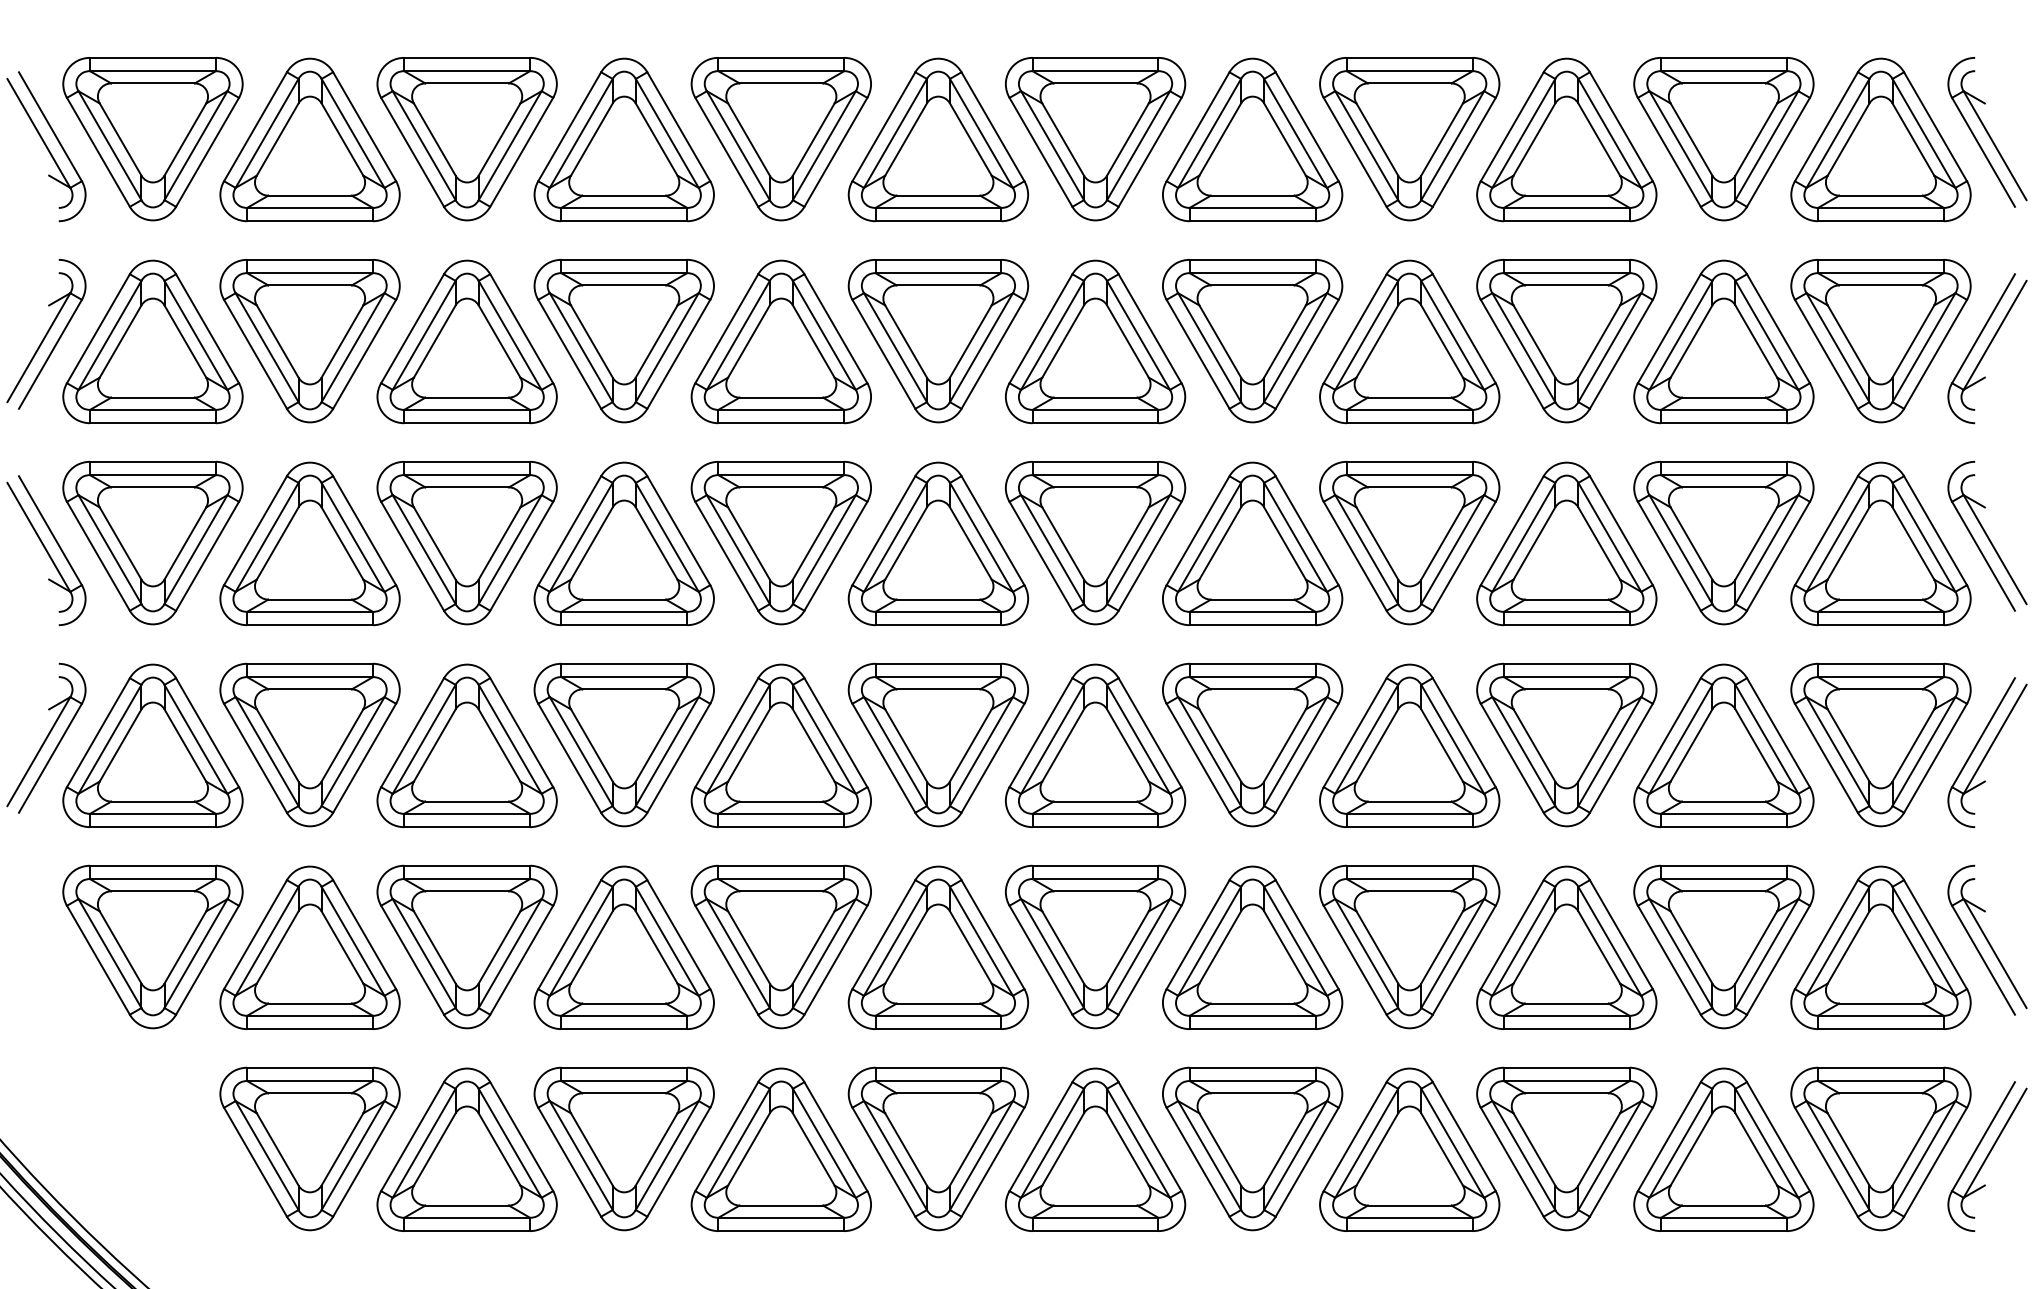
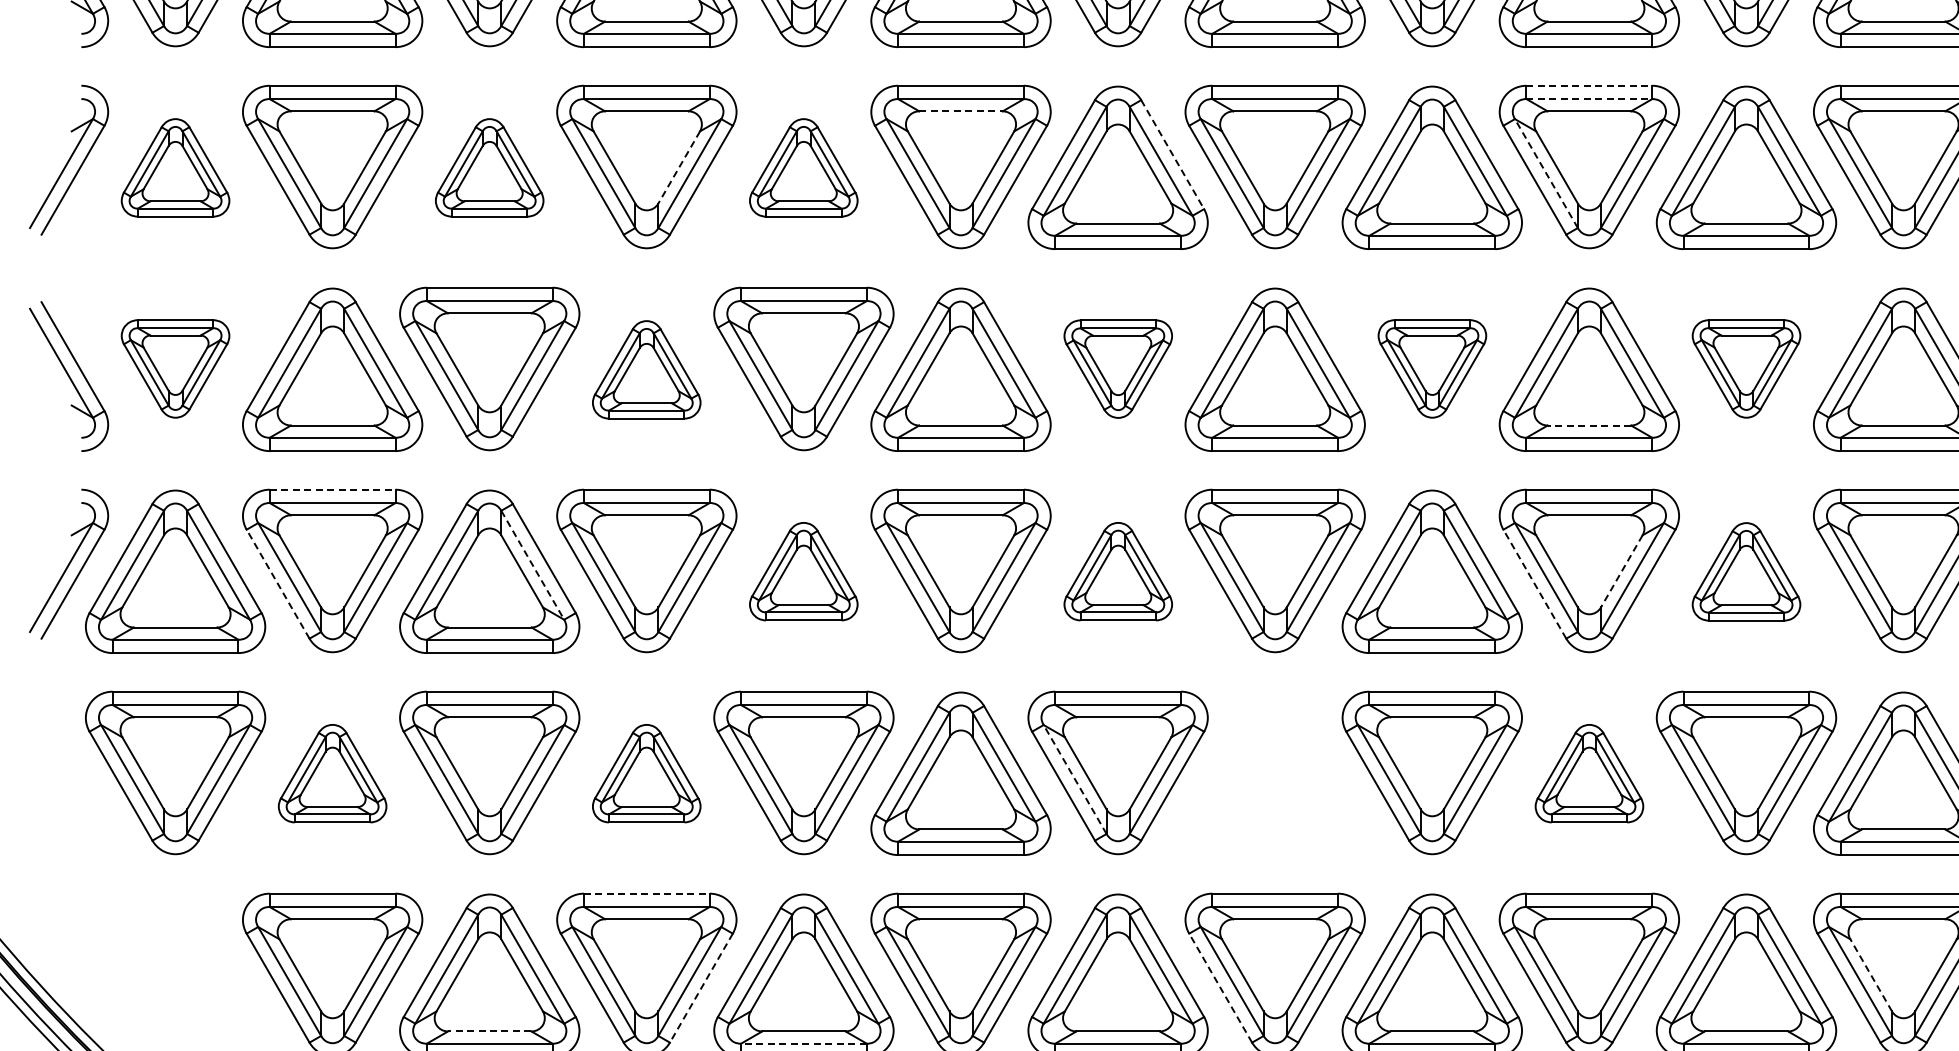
line: (1566, 259) -> (1589, 85), solid -> dashed
line: (1566, 273) -> (1589, 99), solid -> dashed
line: (938, 285) -> (961, 111), solid -> dashed
line: (1150, 328) -> (1173, 154), solid -> dashed
part: (152, 341) -> (175, 167), size x0.6
part: (466, 341) -> (489, 167), size x0.6
line: (656, 341) -> (679, 167), solid -> dashed
part: (780, 341) -> (803, 167), size x0.6
line: (1523, 347) -> (1546, 173), solid -> dashed
part: (152, 542) -> (175, 368), size x0.6
part: (1409, 542) -> (1432, 368), size x0.6
part: (1723, 542) -> (1746, 368), size x0.6
part: (623, 543) -> (646, 369), size x0.6
part: (1095, 543) -> (1118, 369), size x0.6
line: (1566, 599) -> (1589, 425), solid -> dashed
line: (310, 663) -> (333, 489), solid -> dashed
line: (510, 739) -> (533, 565), solid -> dashed
part: (780, 745) -> (803, 571), size x0.6
part: (1095, 745) -> (1118, 571), size x0.6
line: (1599, 745) -> (1622, 571), solid -> dashed
part: (1723, 745) -> (1746, 571), size x0.6
line: (255, 758) -> (278, 584), solid -> dashed
line: (1512, 758) -> (1535, 584), solid -> dashed
part: (309, 947) -> (332, 773), size x0.6
part: (623, 947) -> (646, 773), size x0.6
part: (1252, 947) -> (1275, 773), removed
part: (1566, 947) -> (1589, 773), size x0.6
line: (1052, 953) -> (1075, 779), solid -> dashed
line: (624, 1067) -> (647, 893), solid -> dashed
line: (1848, 1149) -> (1871, 975), solid -> dashed
line: (678, 1162) -> (701, 988), solid -> dashed
line: (1198, 1162) -> (1221, 988), solid -> dashed
line: (467, 1205) -> (490, 1031), solid -> dashed
line: (781, 1217) -> (804, 1043), solid -> dashed

